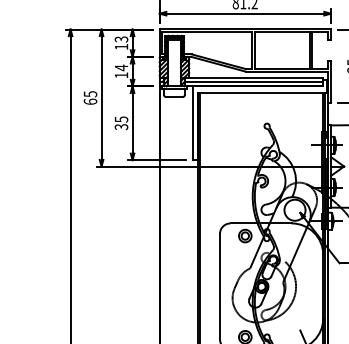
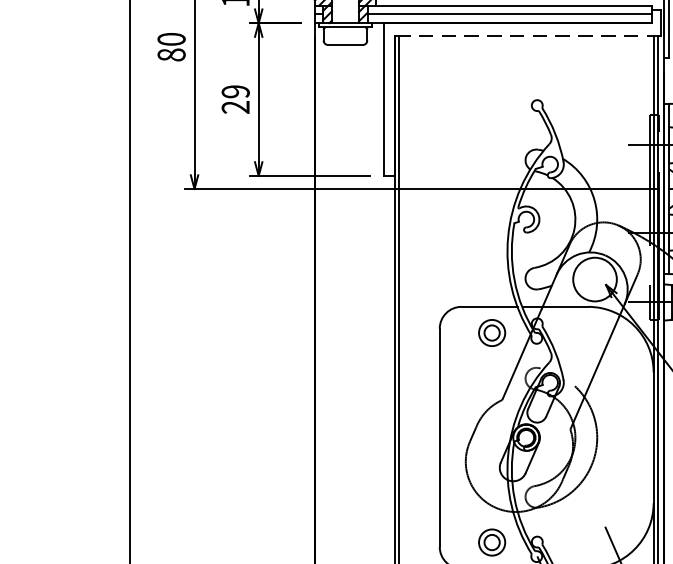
line: (262, 92) -> (527, 35), solid -> dashed
text: (90, 97) -> (171, 46), 65 -> 80
text: (121, 123) -> (235, 99), 35 -> 29

